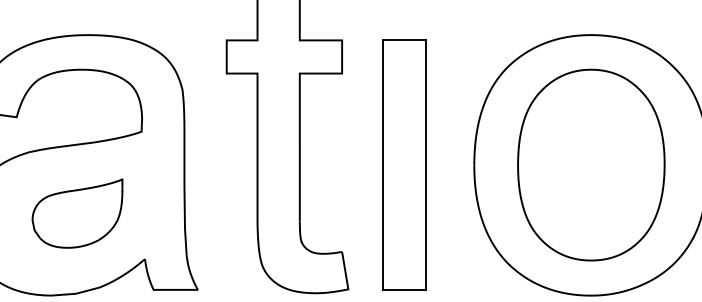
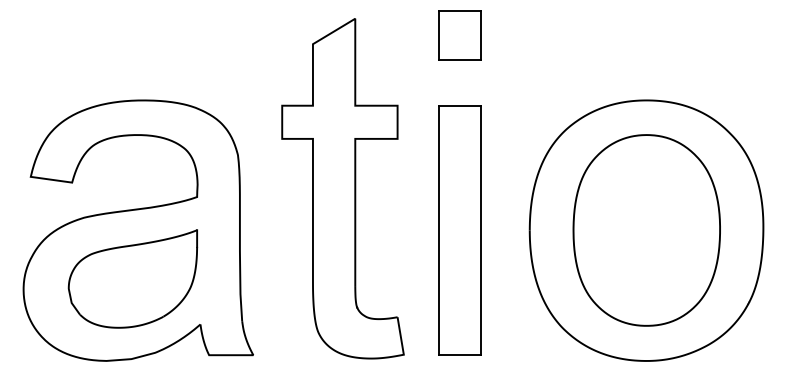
part: (77, 213) -> (132, 278), size x1.43

